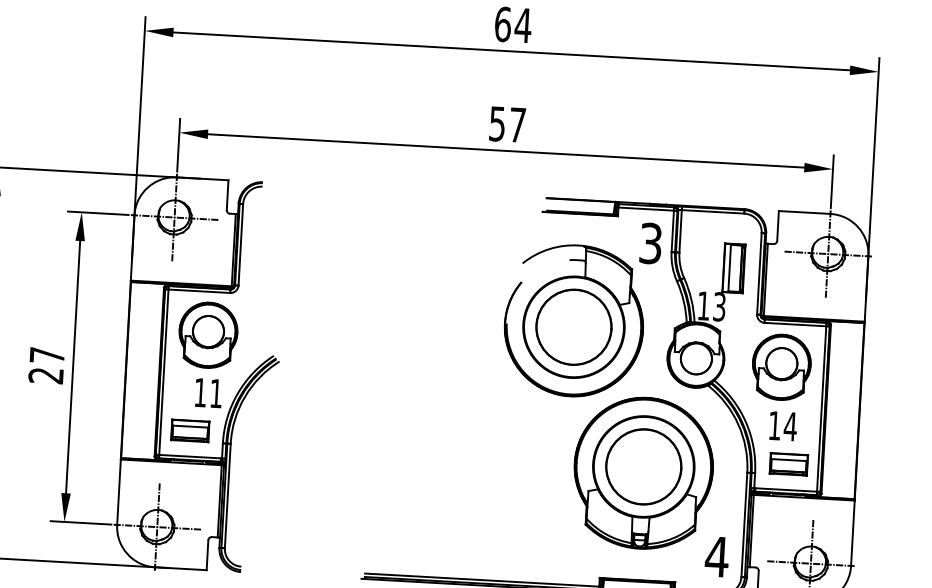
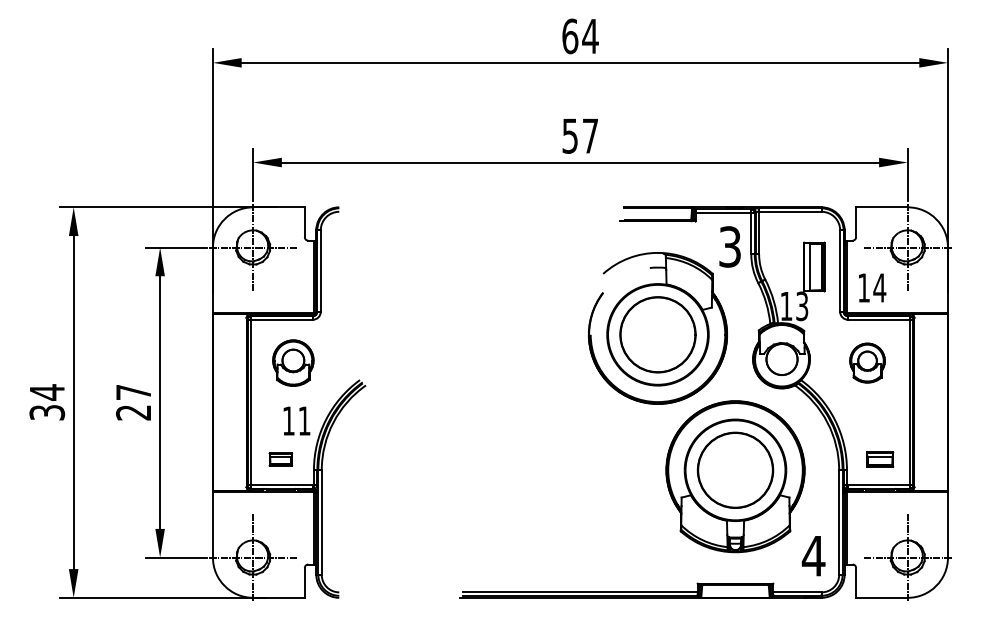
part: (208, 334) -> (293, 362), size x0.7
part: (781, 366) -> (867, 362), size x0.6
text: (783, 425) -> (872, 287), moved
part: (190, 430) -> (280, 459), size x0.6
part: (788, 464) -> (879, 459), size x0.7

